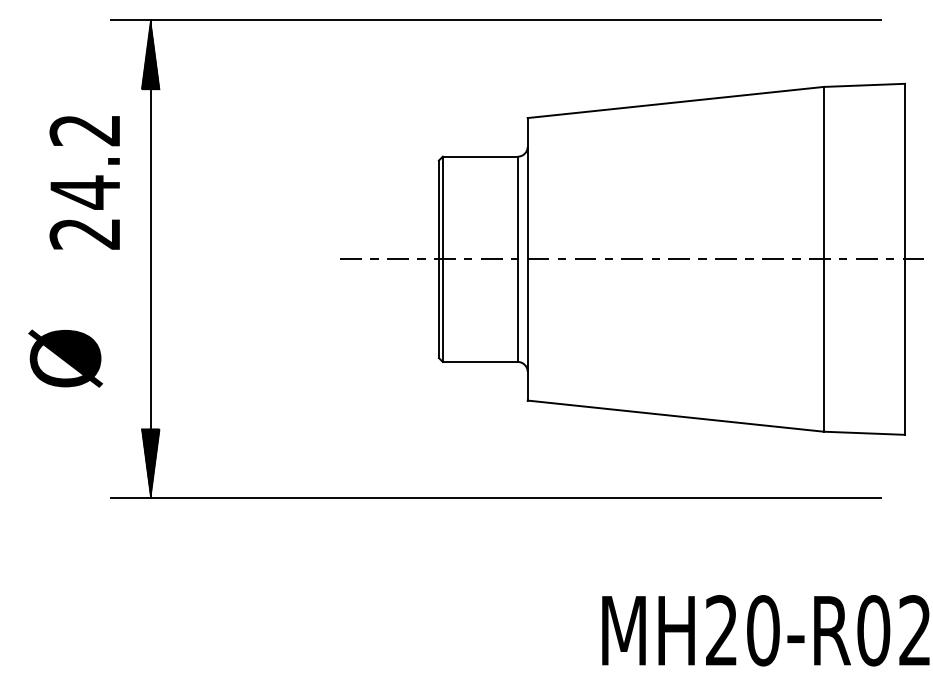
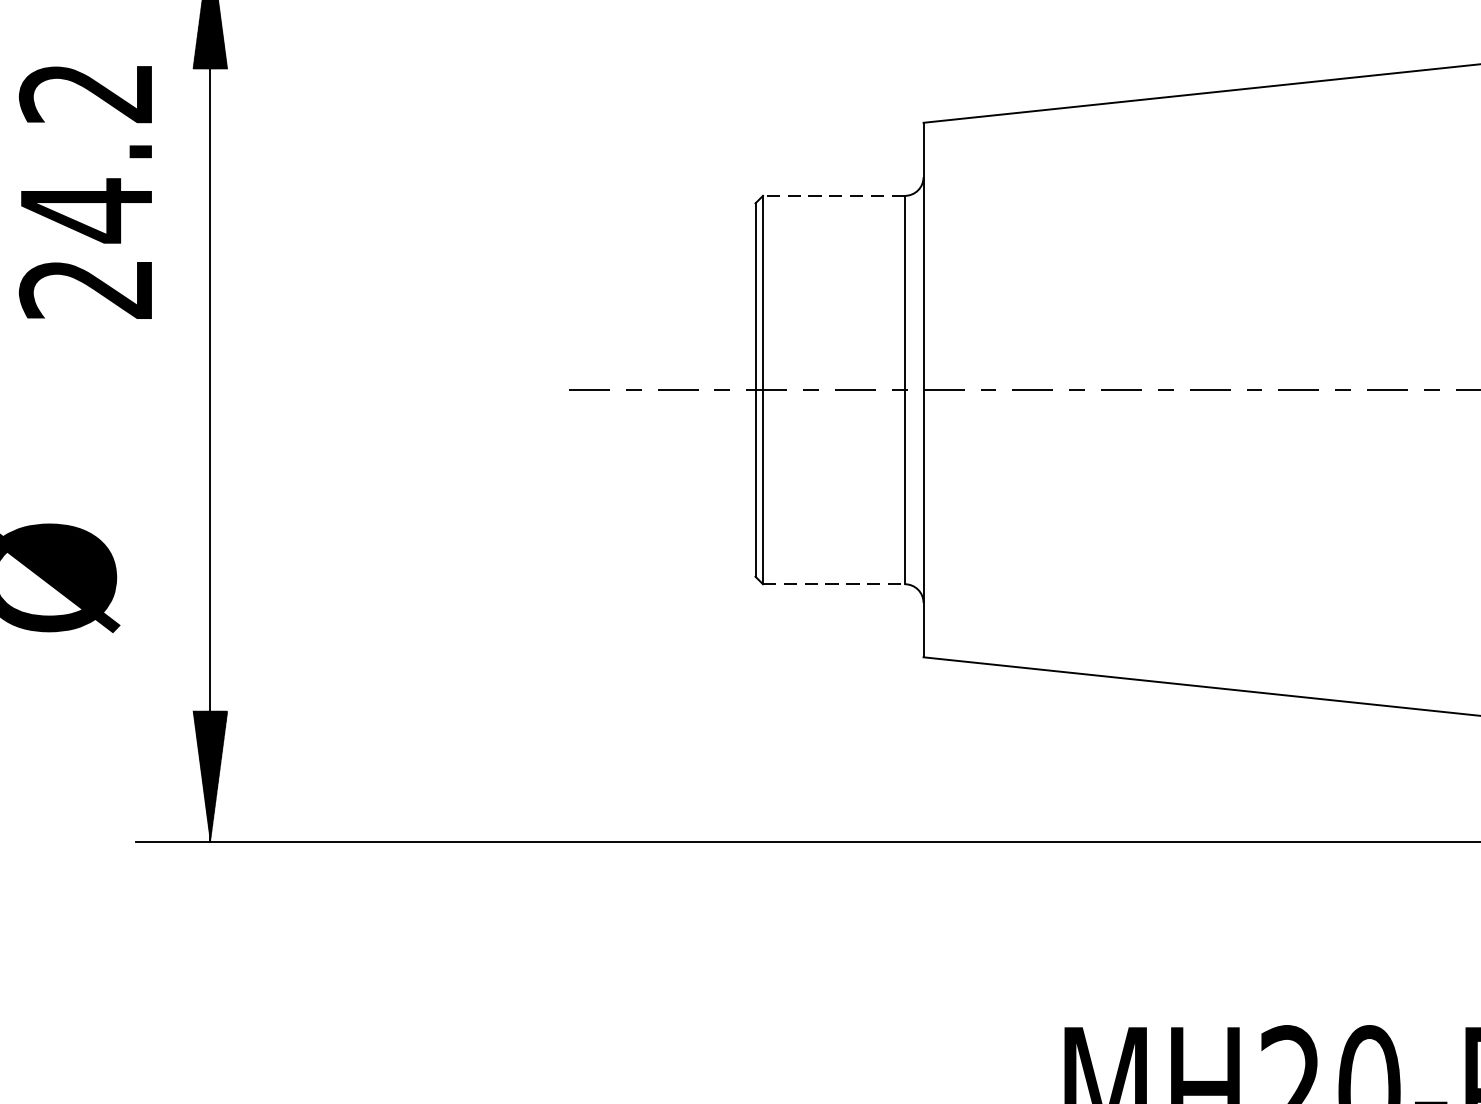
line: (480, 156) -> (834, 195), solid -> dashed
text: (84, 182) -> (85, 191), moved
line: (480, 361) -> (834, 583), solid -> dashed

